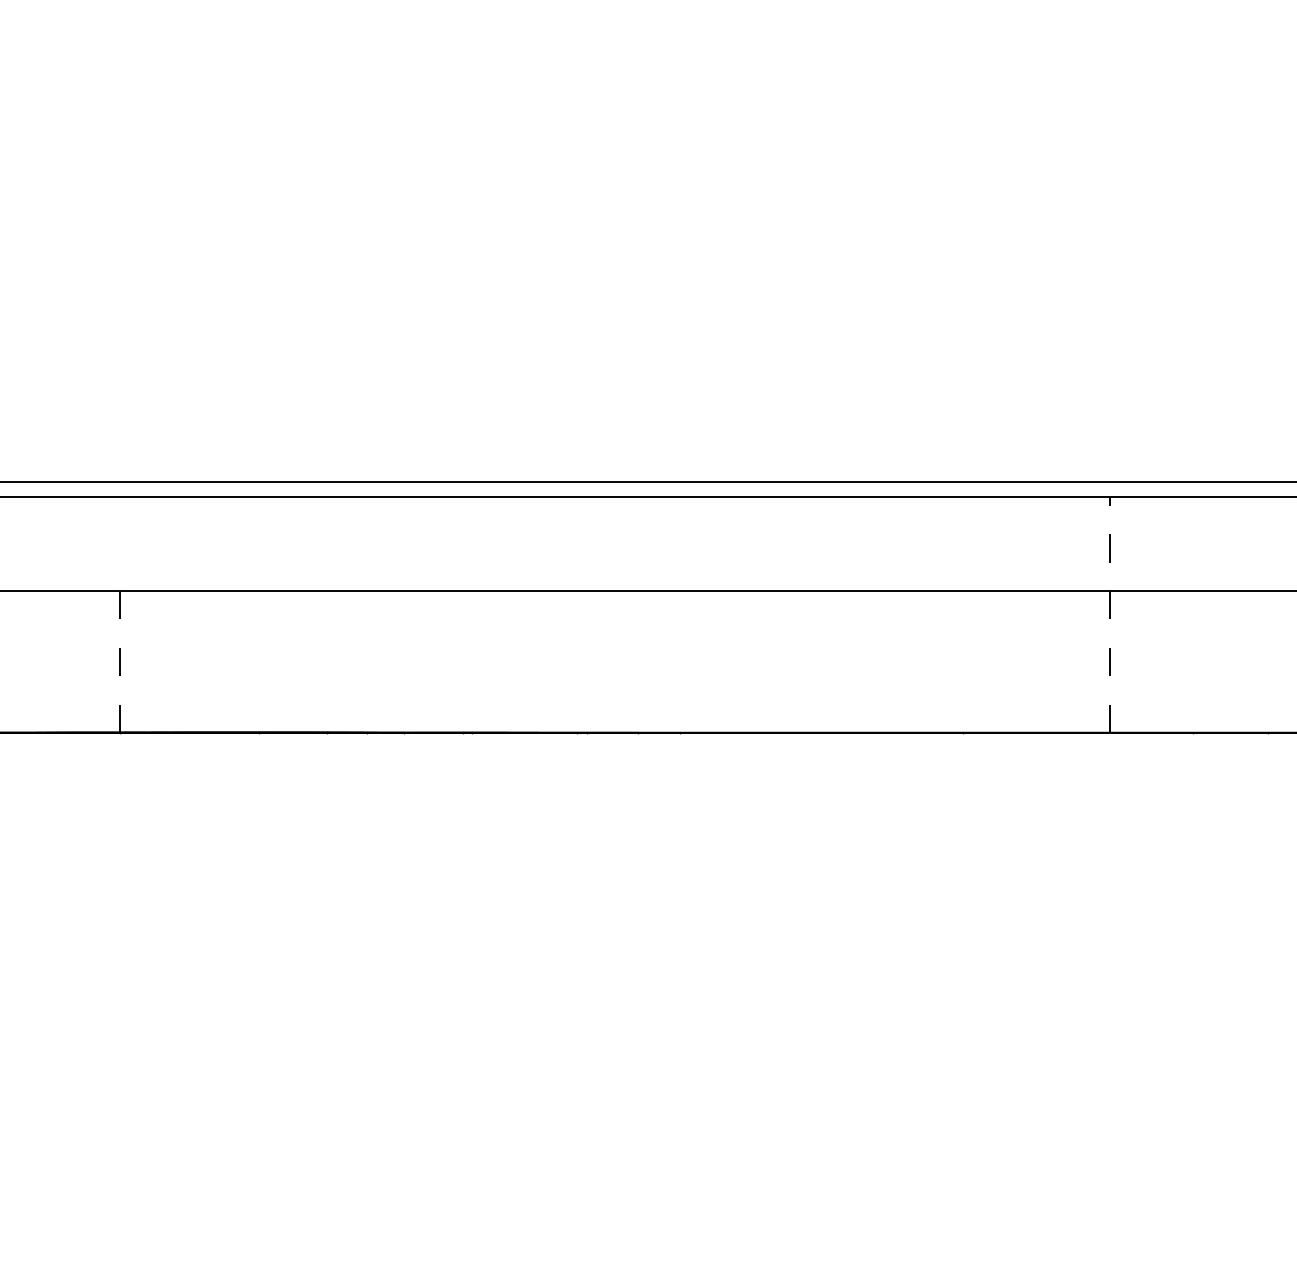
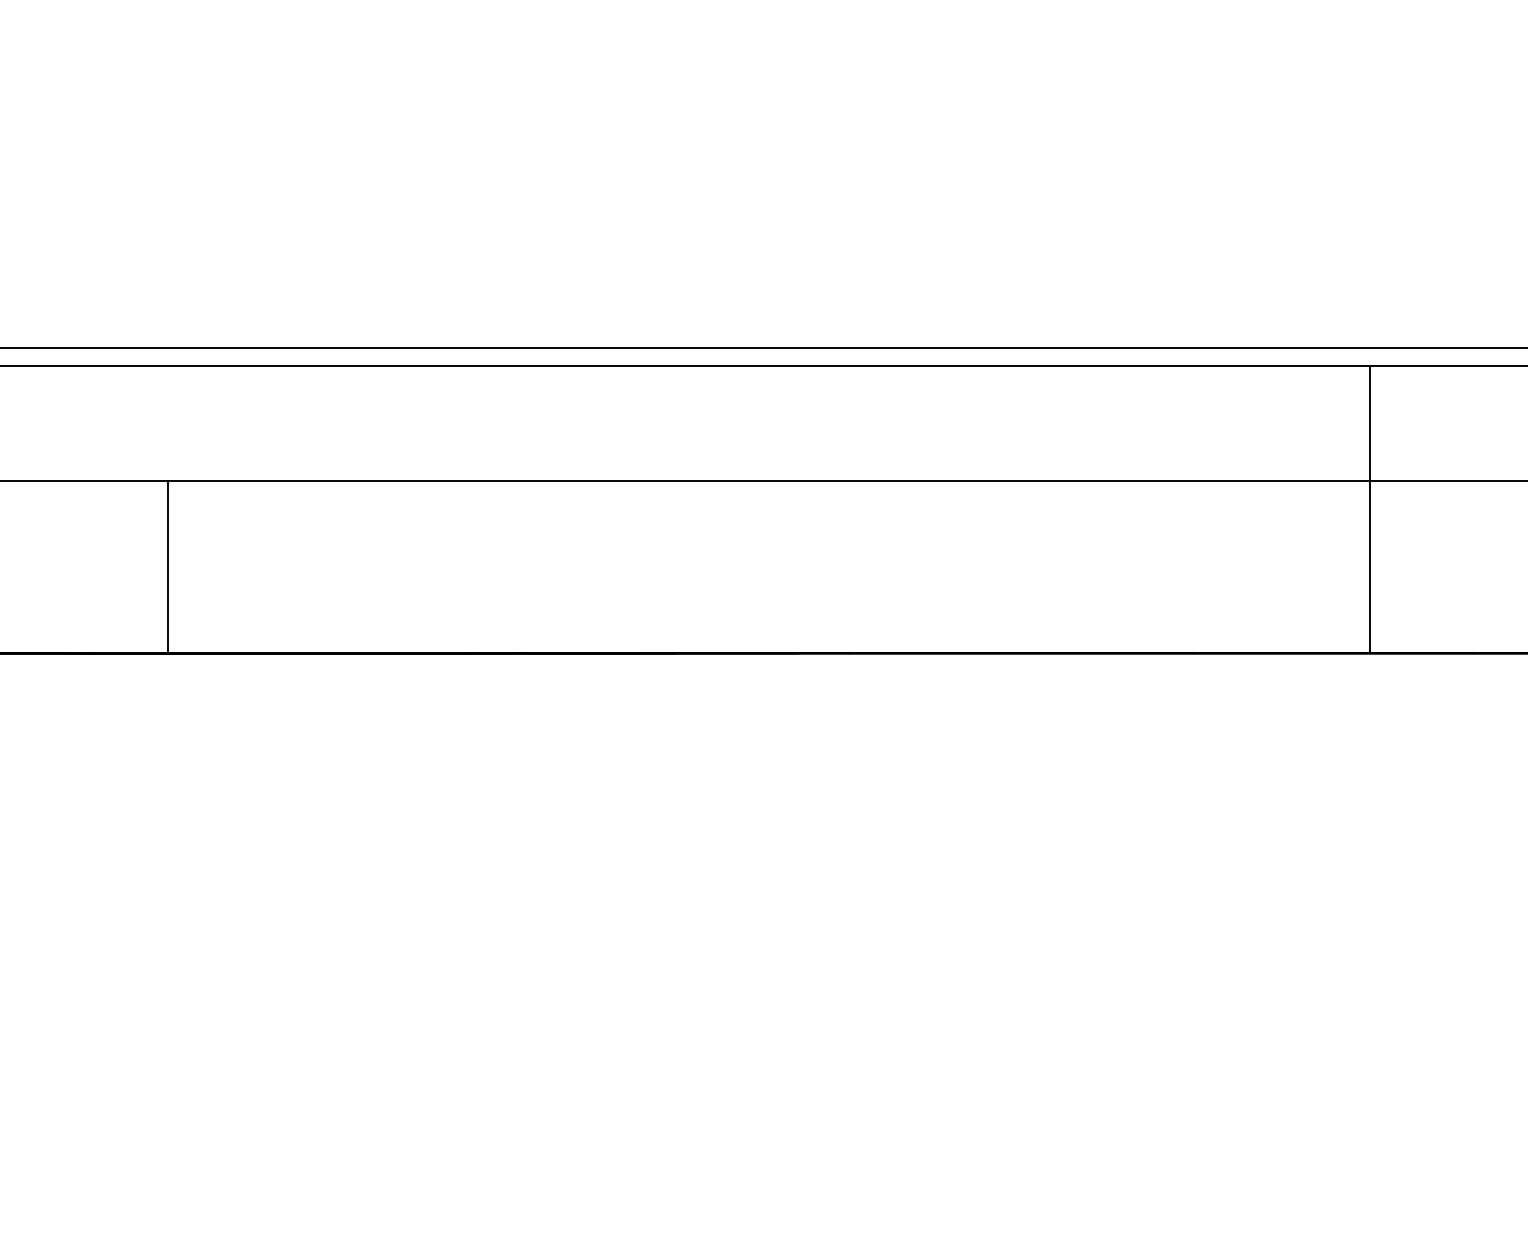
line: (1109, 614) -> (1370, 509), dashed -> solid
line: (119, 662) -> (167, 567), dashed -> solid

